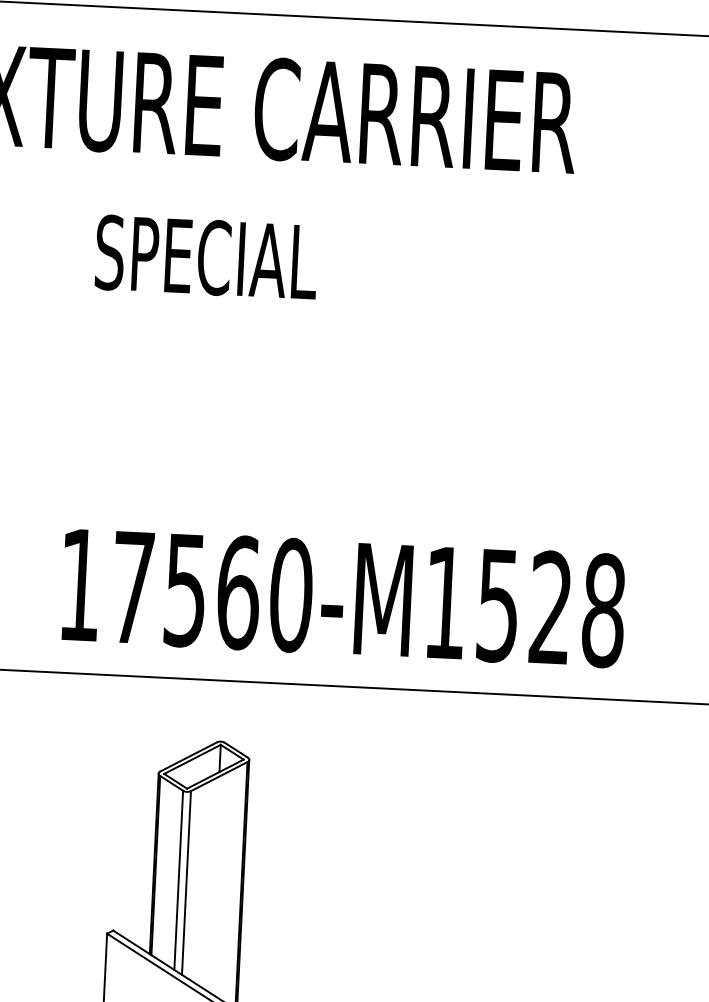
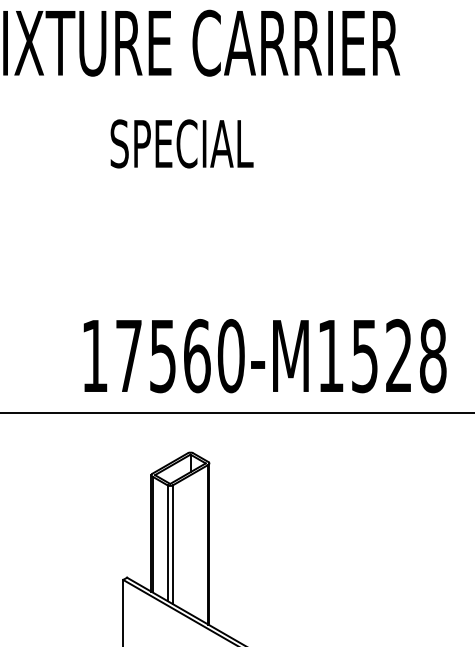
text: (205, 256) -> (181, 143), moved

